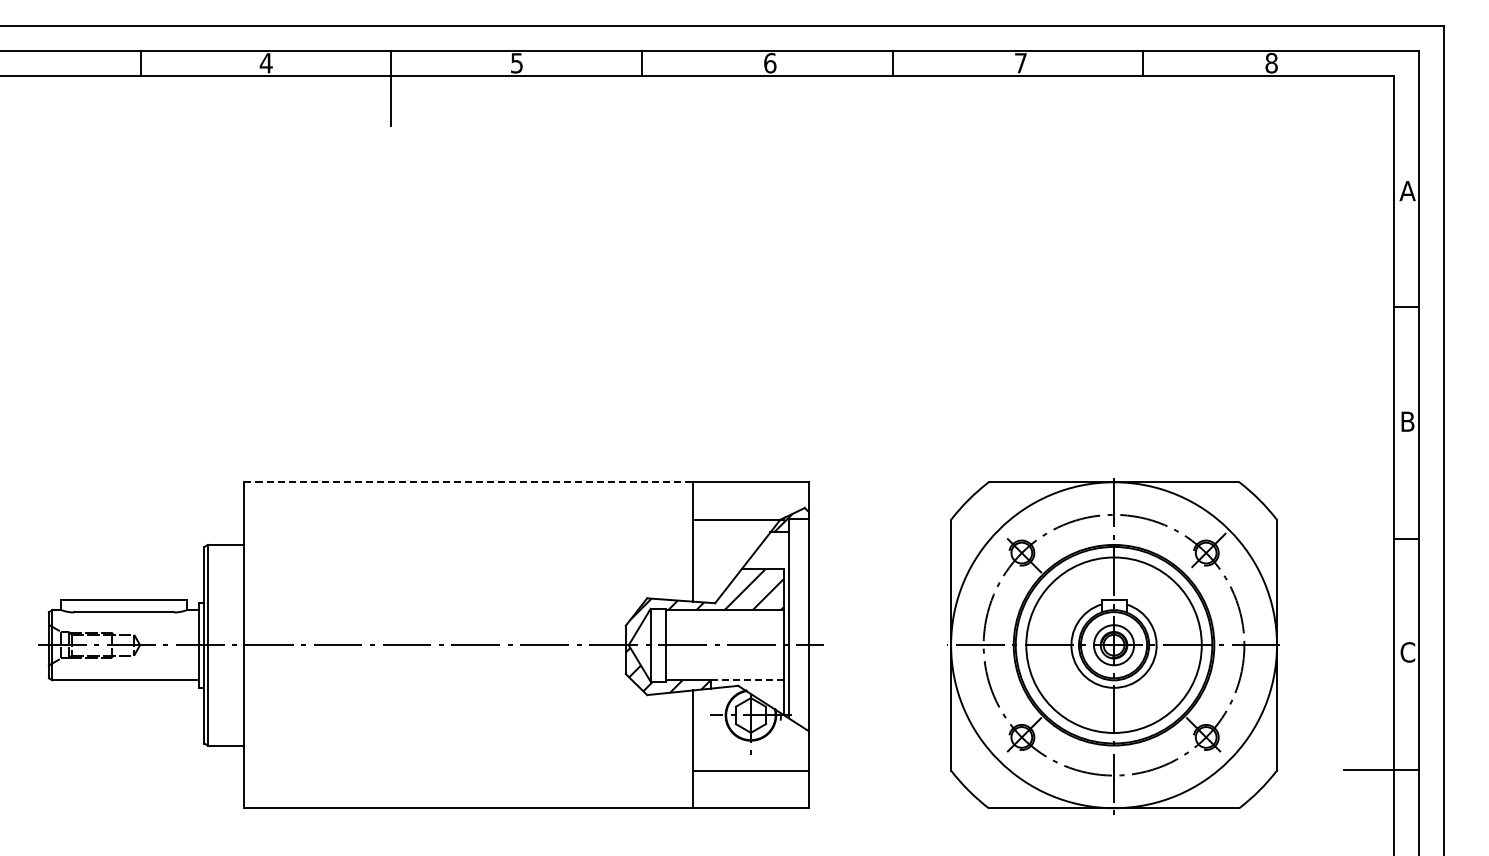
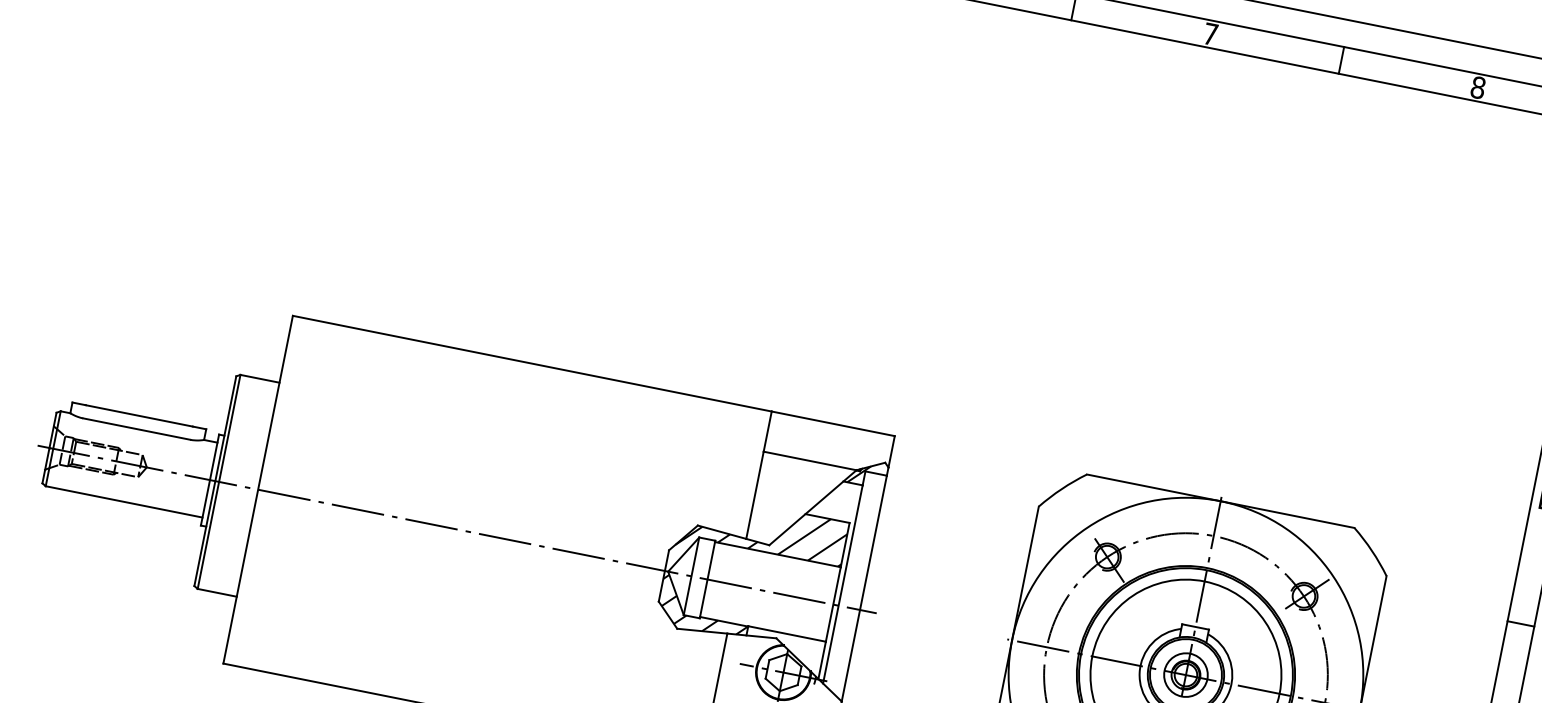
line: (469, 482) -> (532, 364), dashed -> solid
line: (747, 679) -> (787, 633), dashed -> solid

